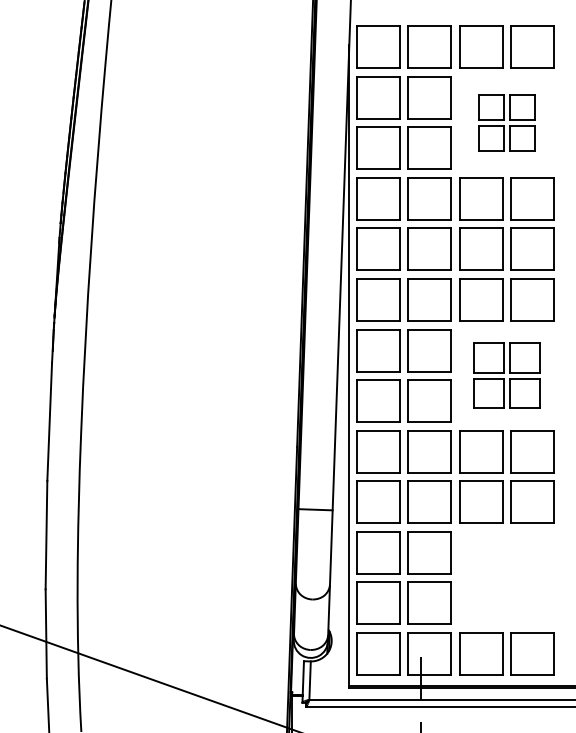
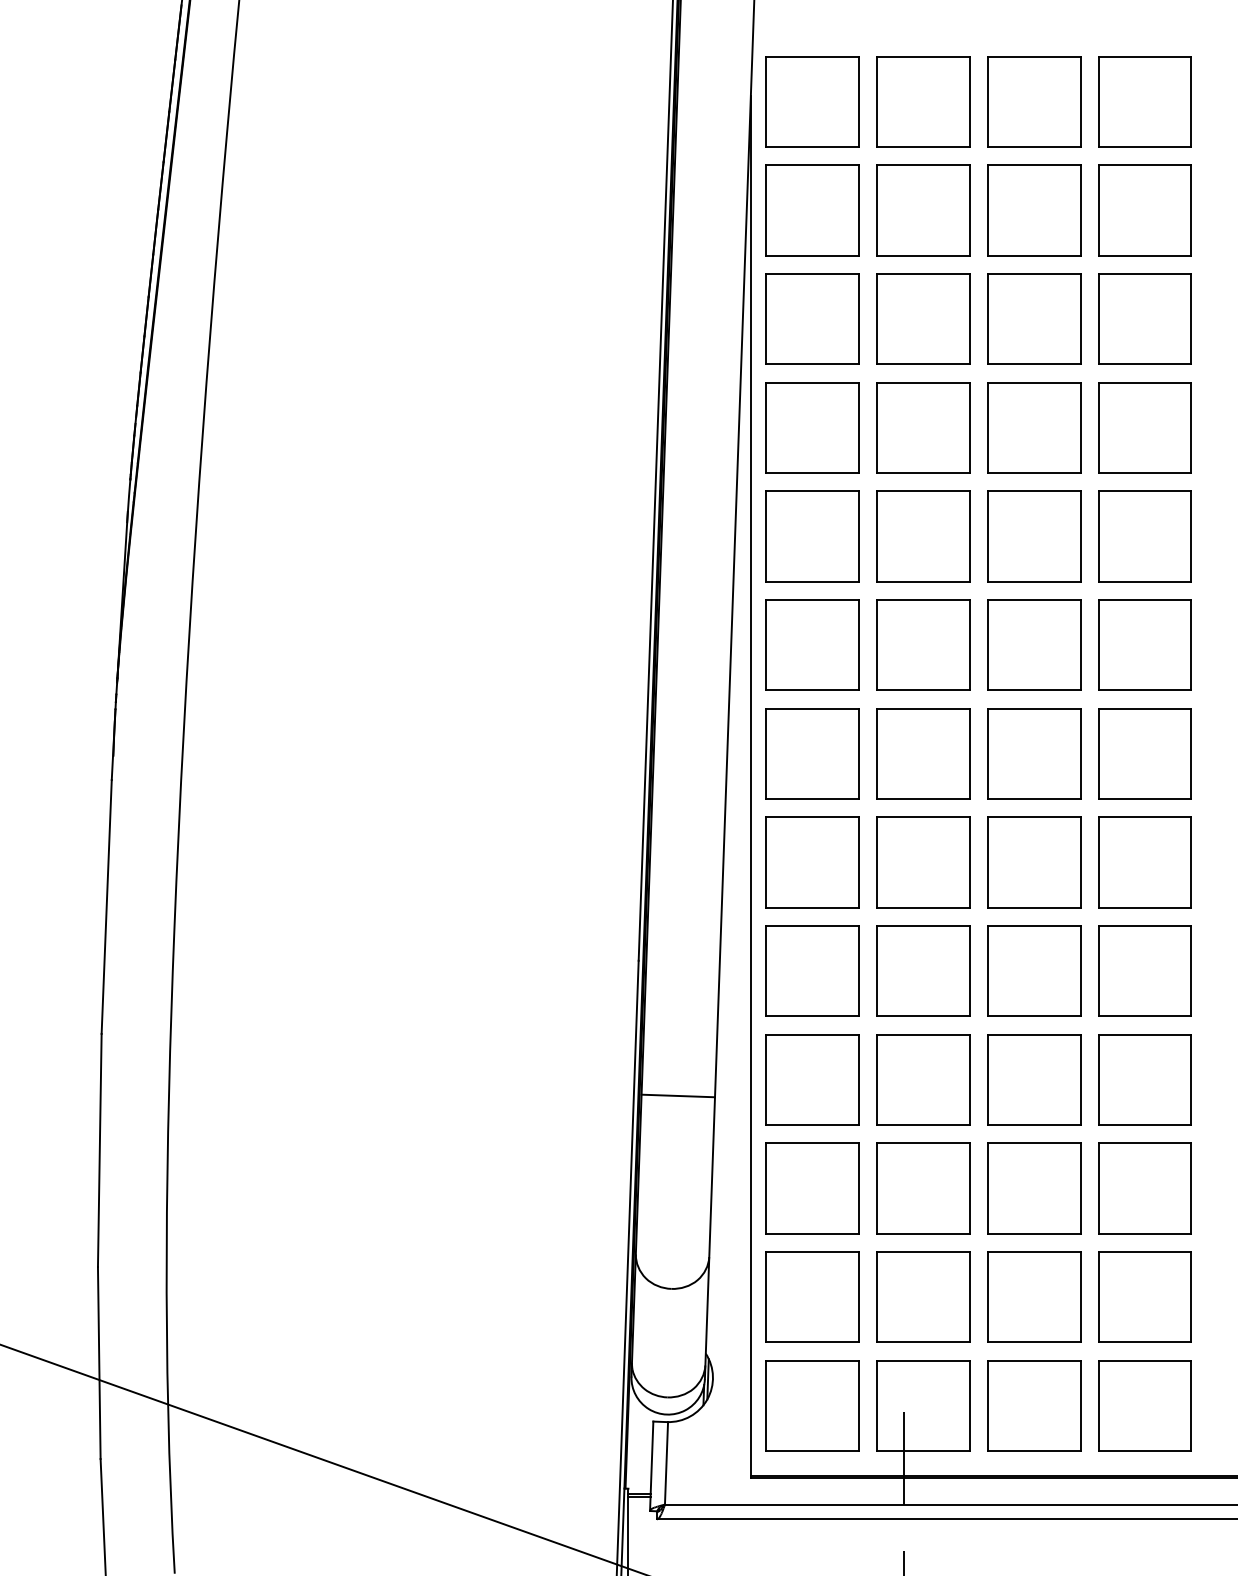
part: (506, 122) -> (1088, 263), size x1.67
part: (506, 375) -> (1088, 807), size x1.43
part: (506, 577) -> (1088, 1241), added

